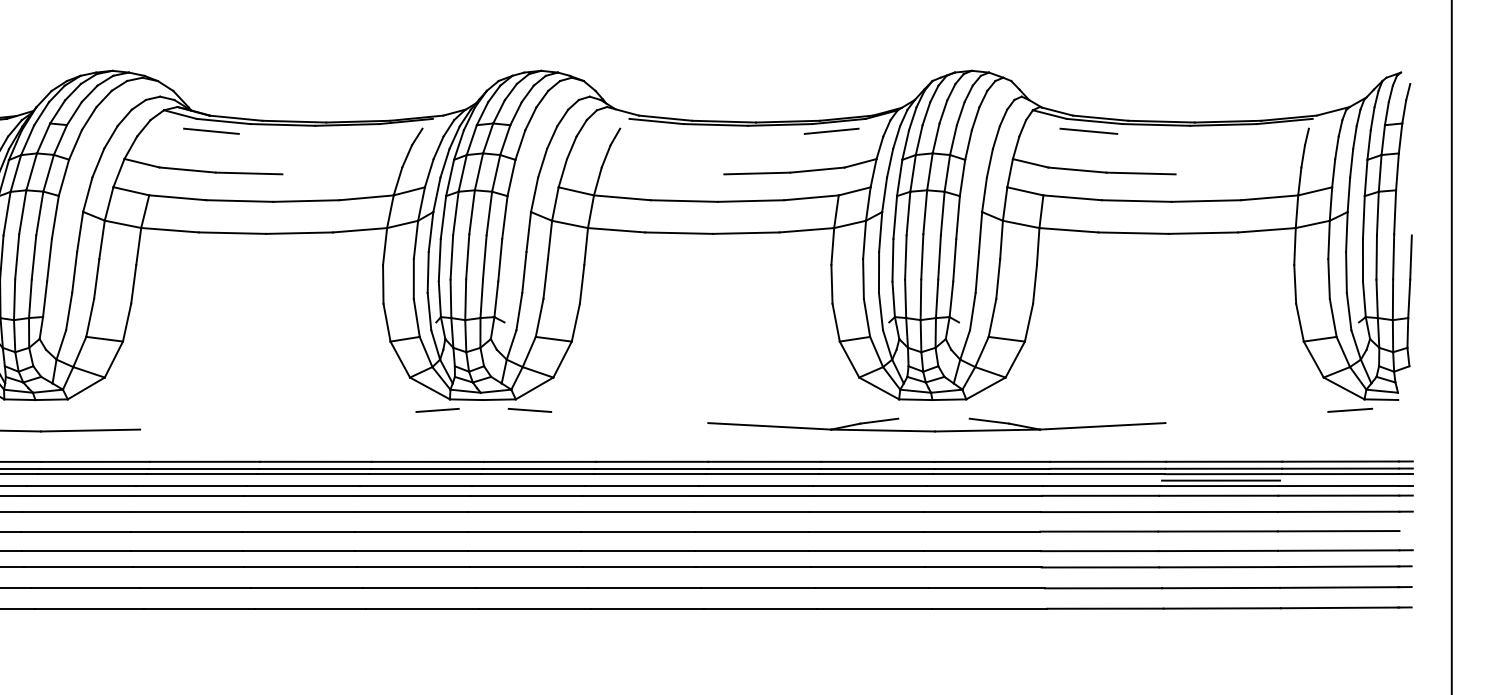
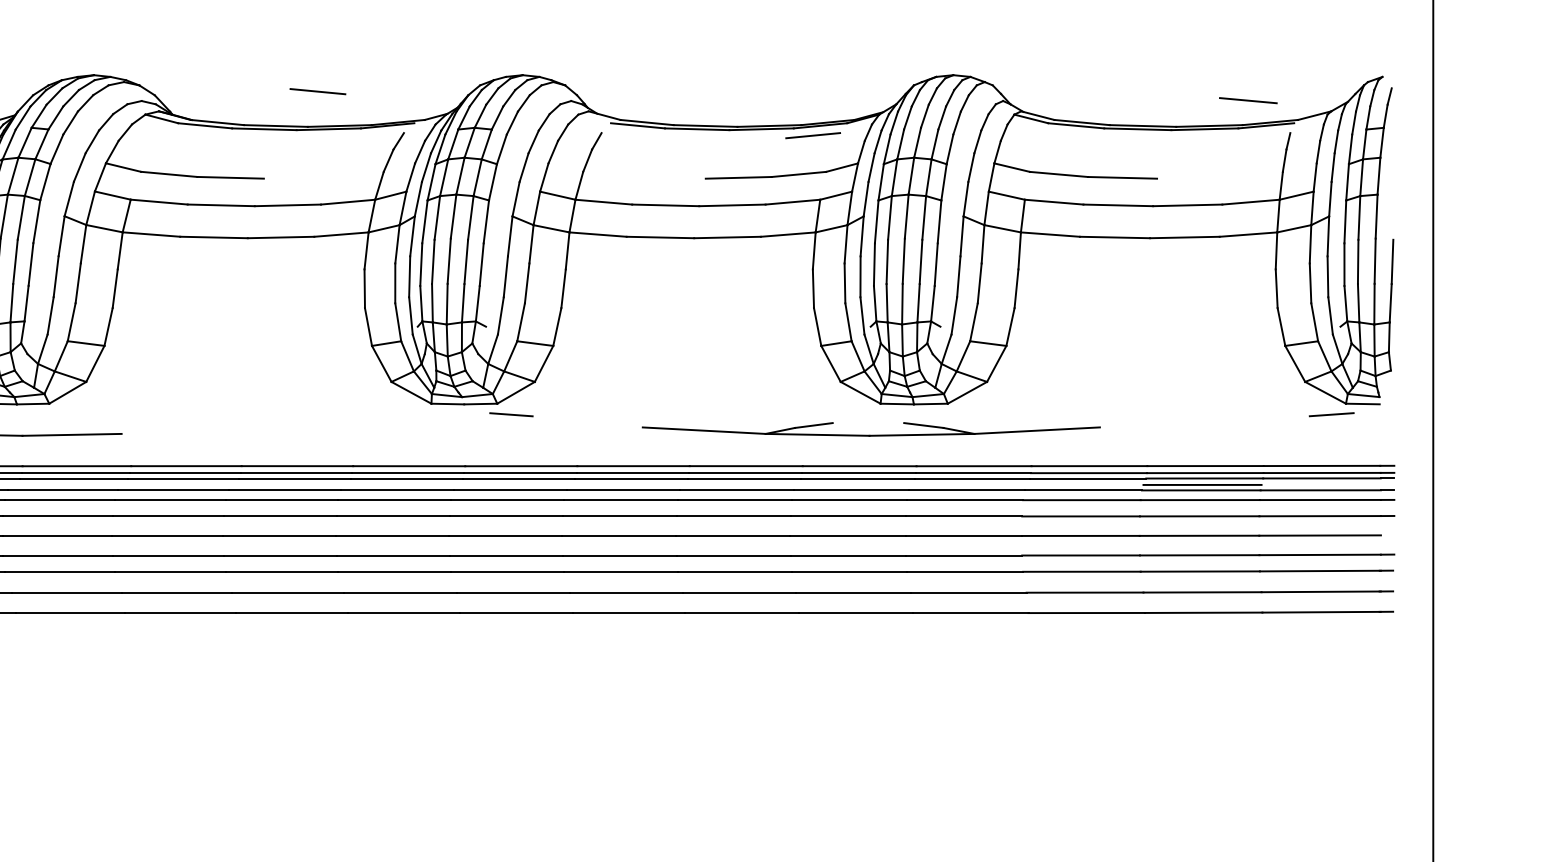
line: (211, 131) -> (317, 91), moved
line: (1089, 131) -> (1248, 100), moved
line: (438, 410) -> (419, 414), removed
part: (936, 425) -> (870, 429), moved

